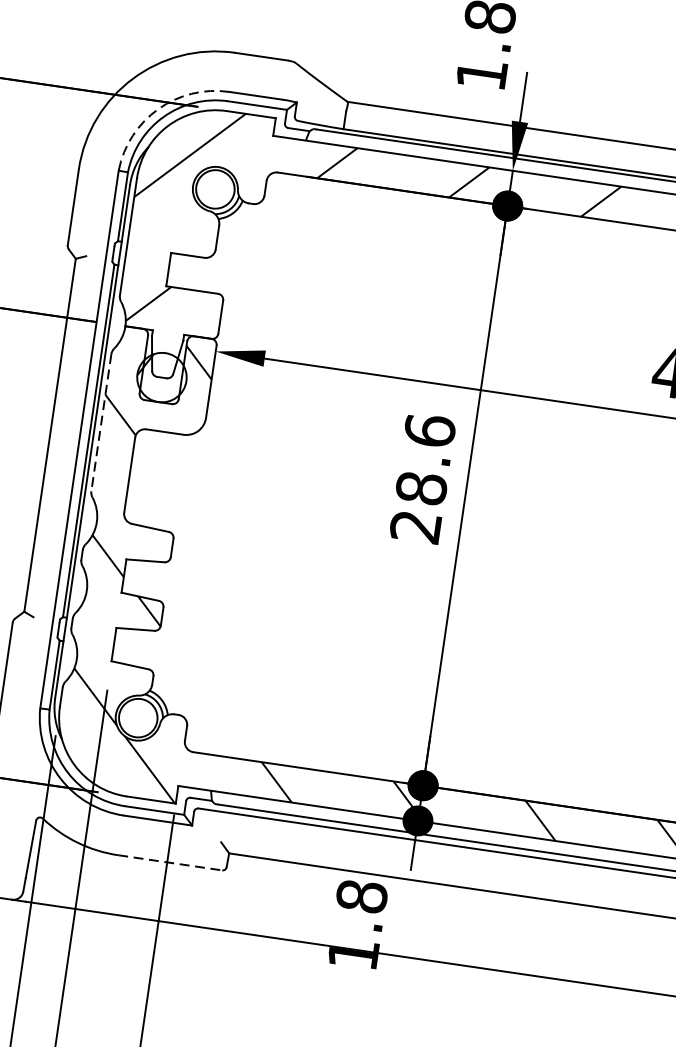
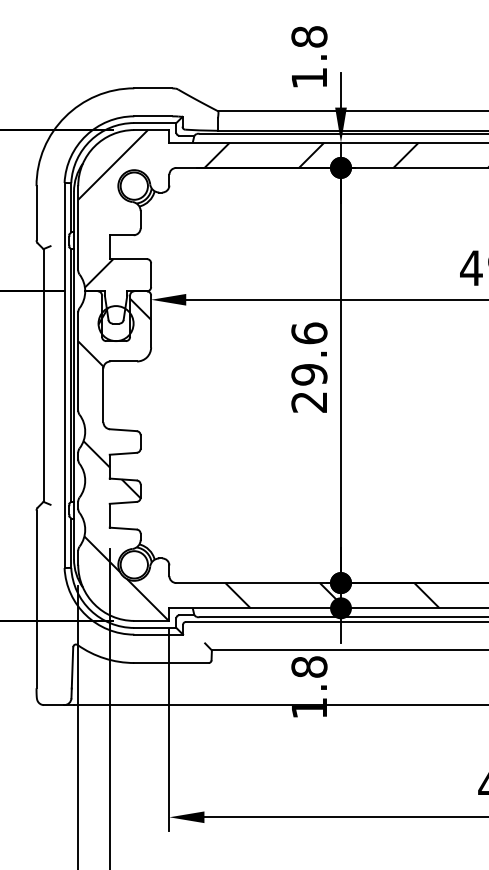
arc: (158, 108) -> (86, 135), dashed -> solid
line: (101, 422) -> (78, 361), dashed -> solid
text: (421, 488) -> (309, 374), 28.6 -> 29.6
line: (171, 863) -> (172, 663), dashed -> solid

